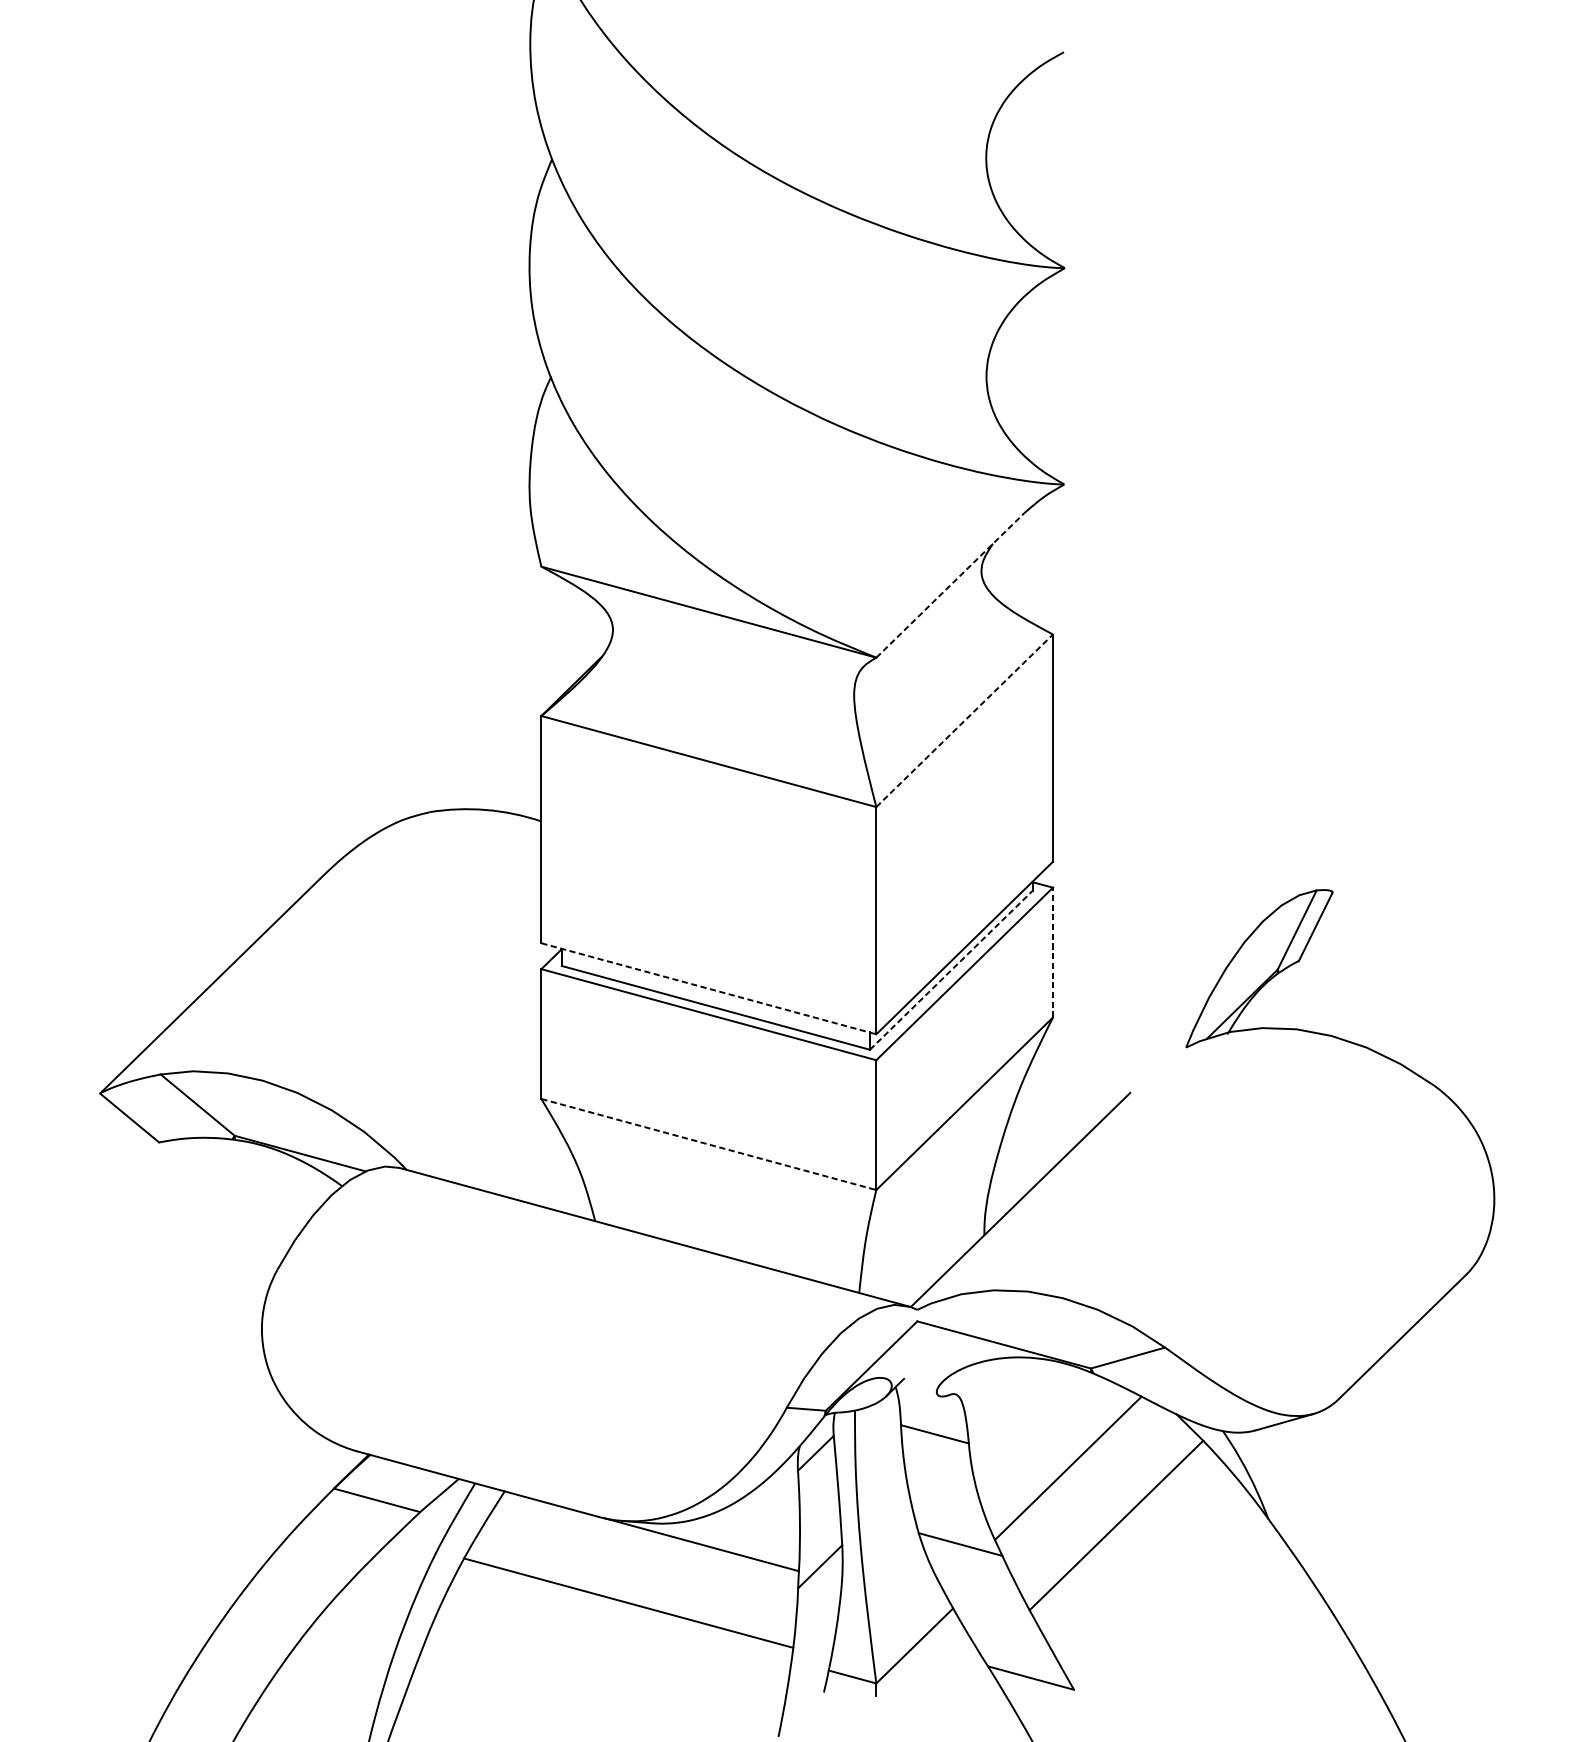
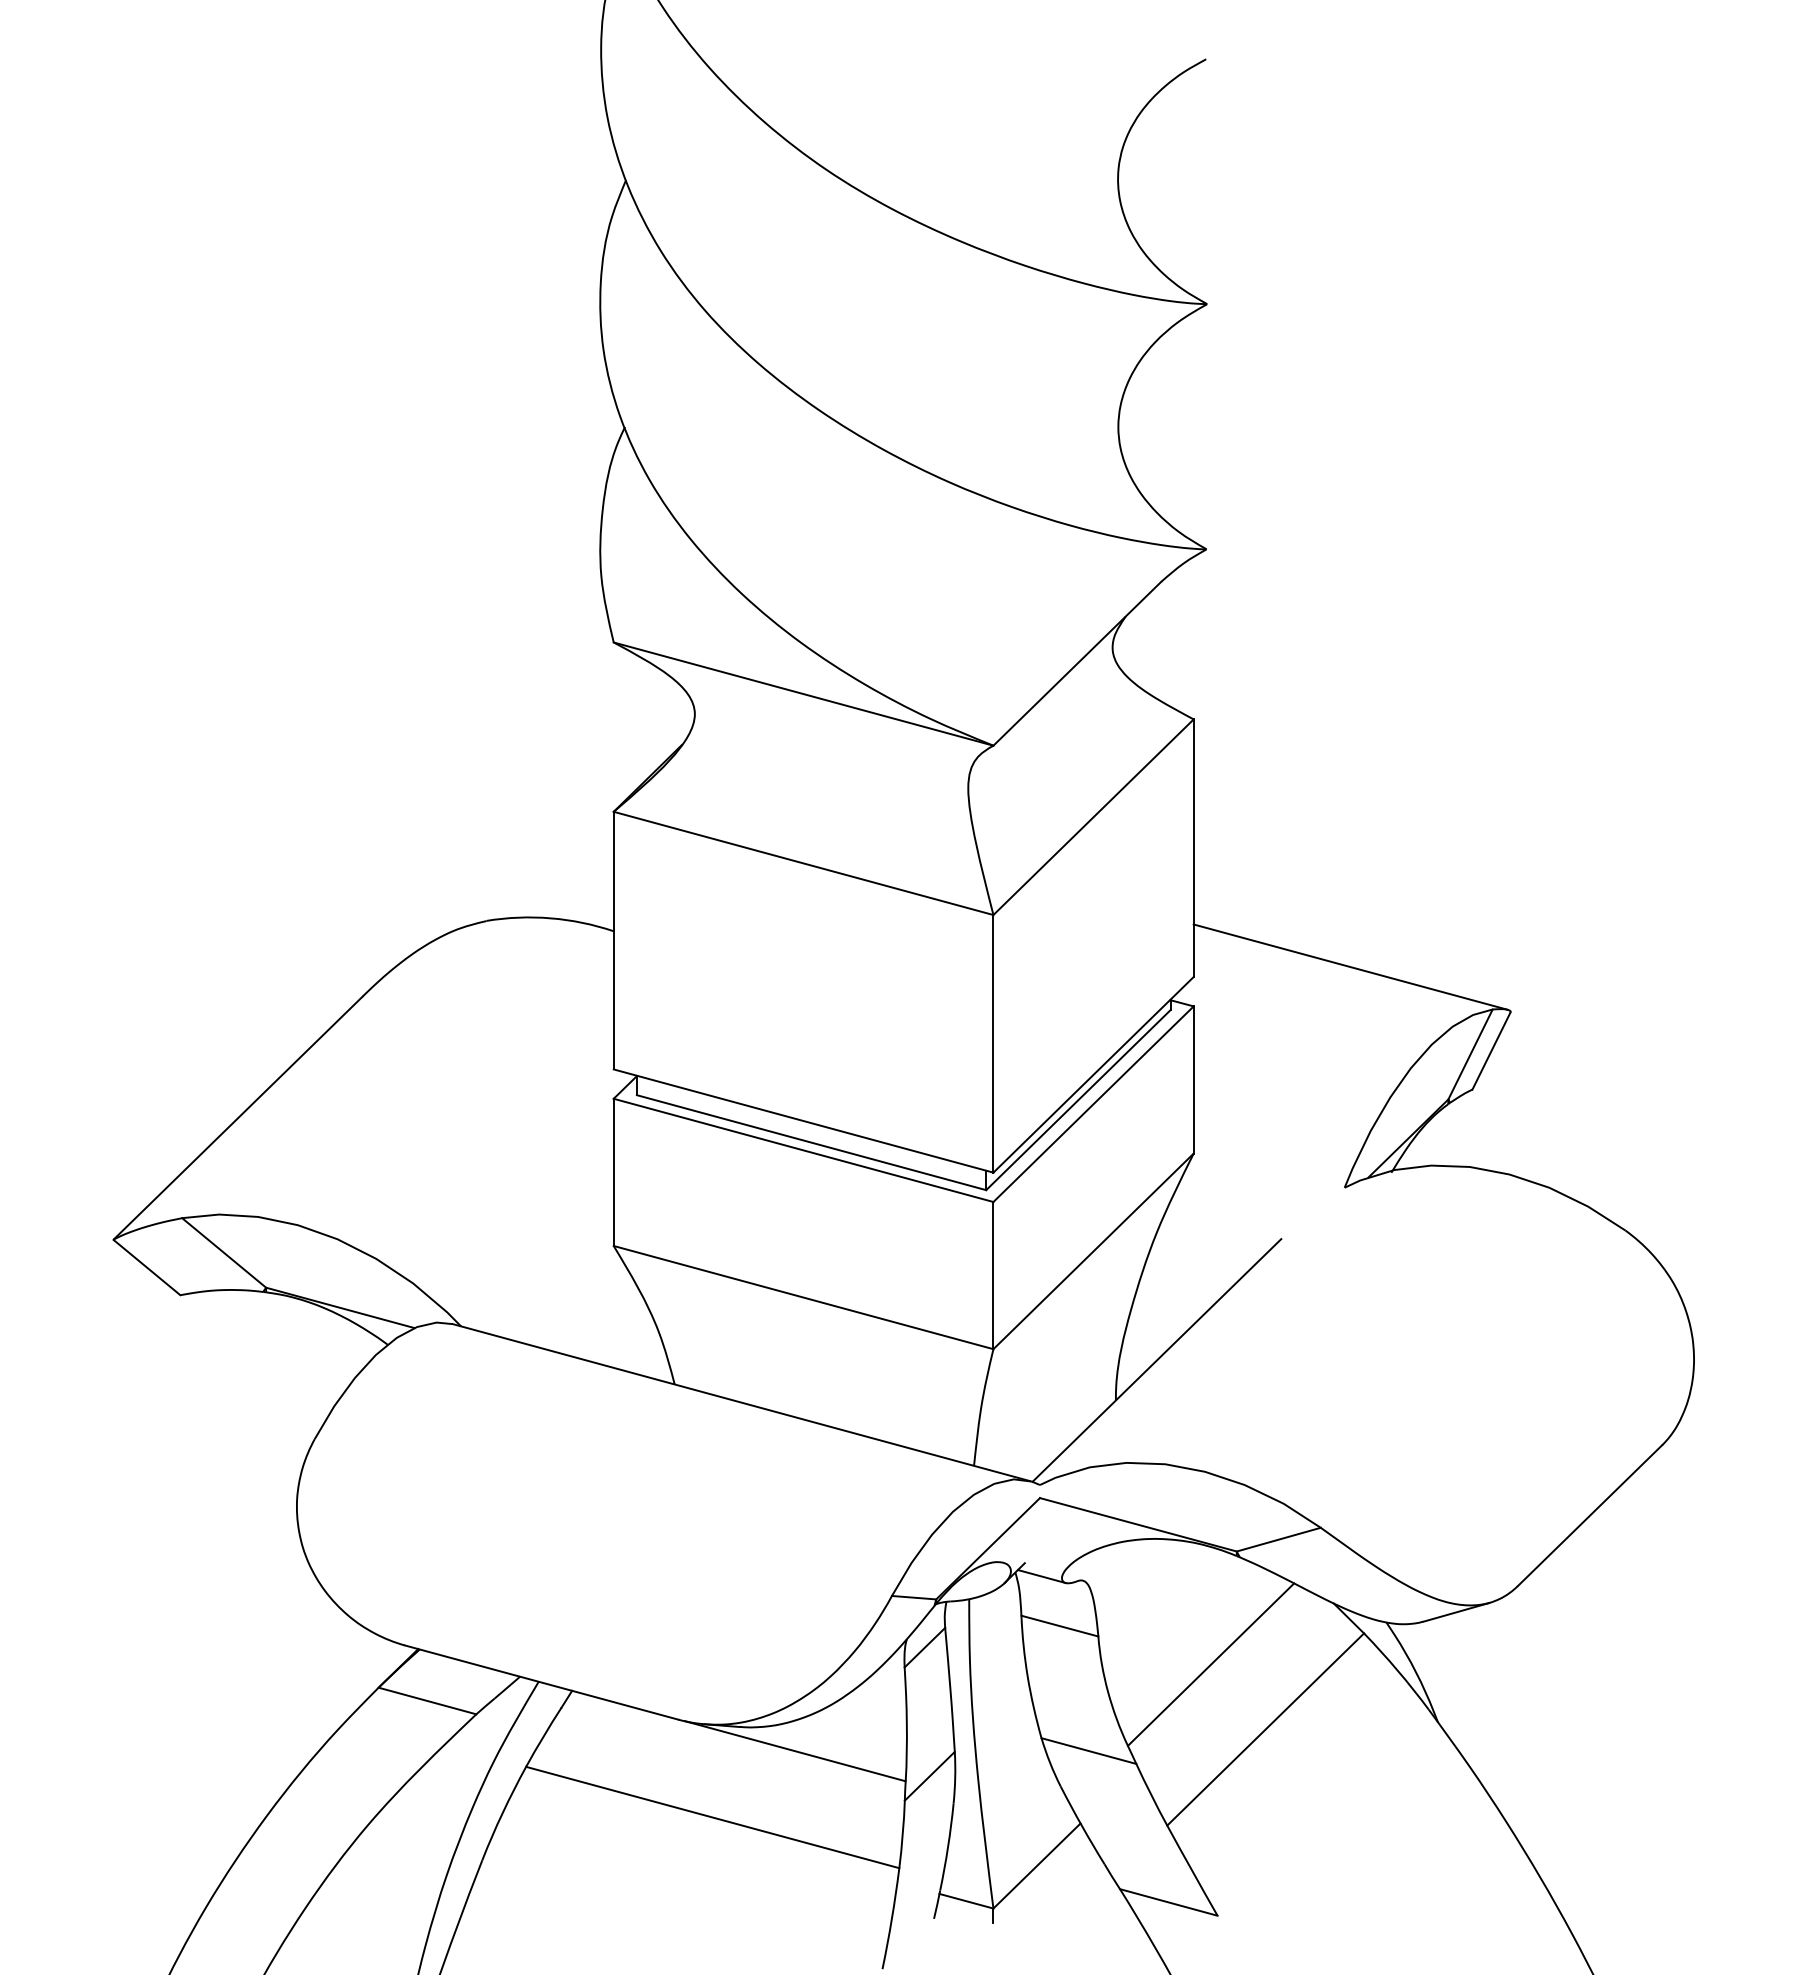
line: (950, 585) -> (1077, 663), dashed -> solid
line: (964, 721) -> (1093, 817), dashed -> solid
line: (1191, 852) -> (1350, 966), added
line: (1052, 952) -> (1193, 1079), dashed -> solid
line: (951, 970) -> (1078, 1100), dashed -> solid
line: (708, 989) -> (803, 1121), dashed -> solid
line: (708, 1144) -> (803, 1297), dashed -> solid
line: (918, 1390) -> (1041, 1576), added

